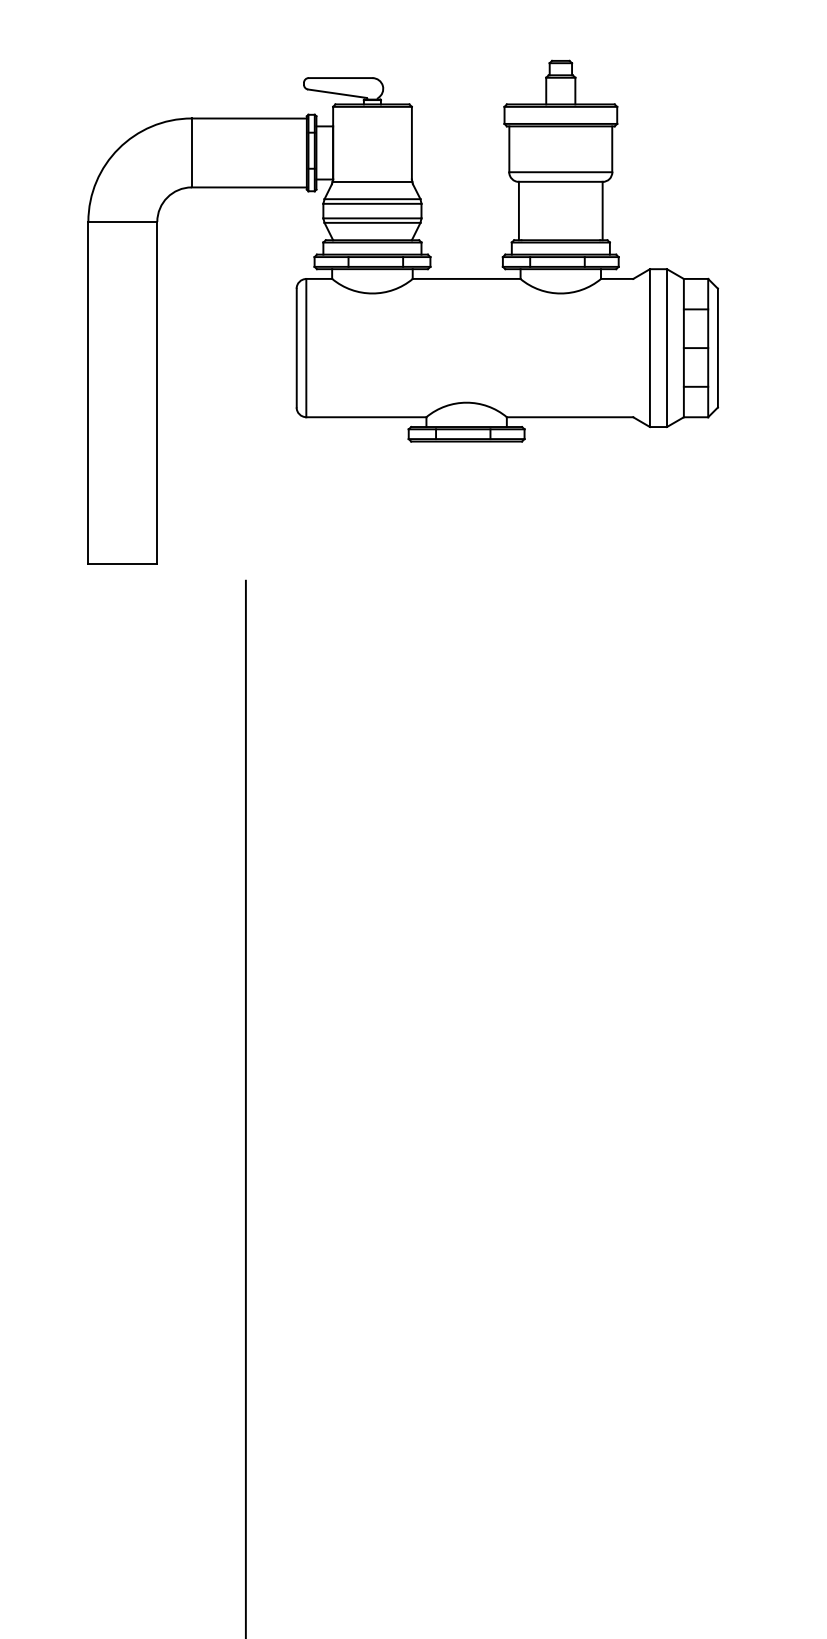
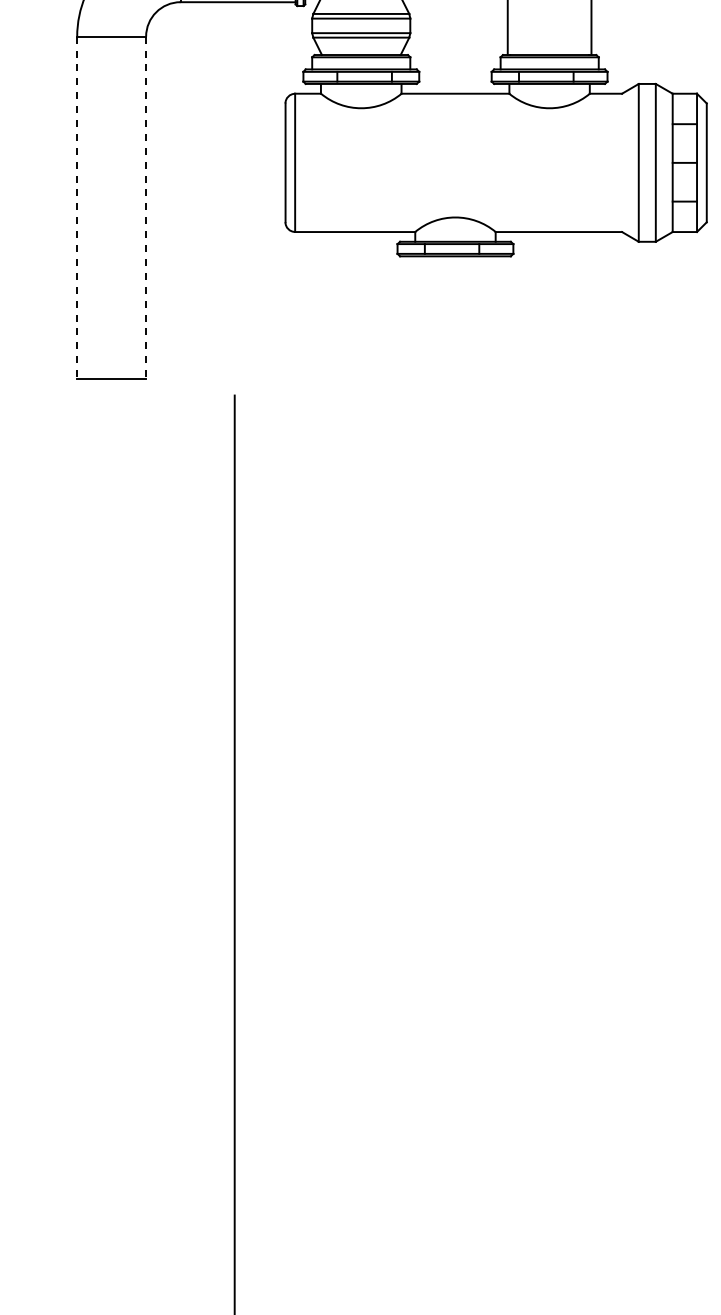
line: (88, 392) -> (77, 207), solid -> dashed
line: (157, 392) -> (146, 207), solid -> dashed

